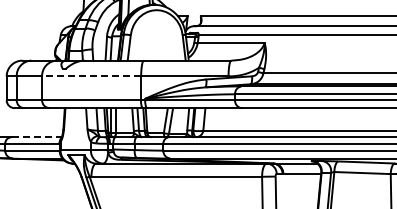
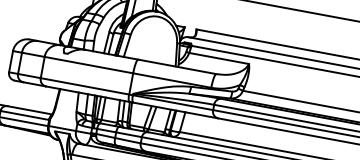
line: (91, 76) -> (88, 65), dashed -> solid
line: (36, 137) -> (29, 110), dashed -> solid

